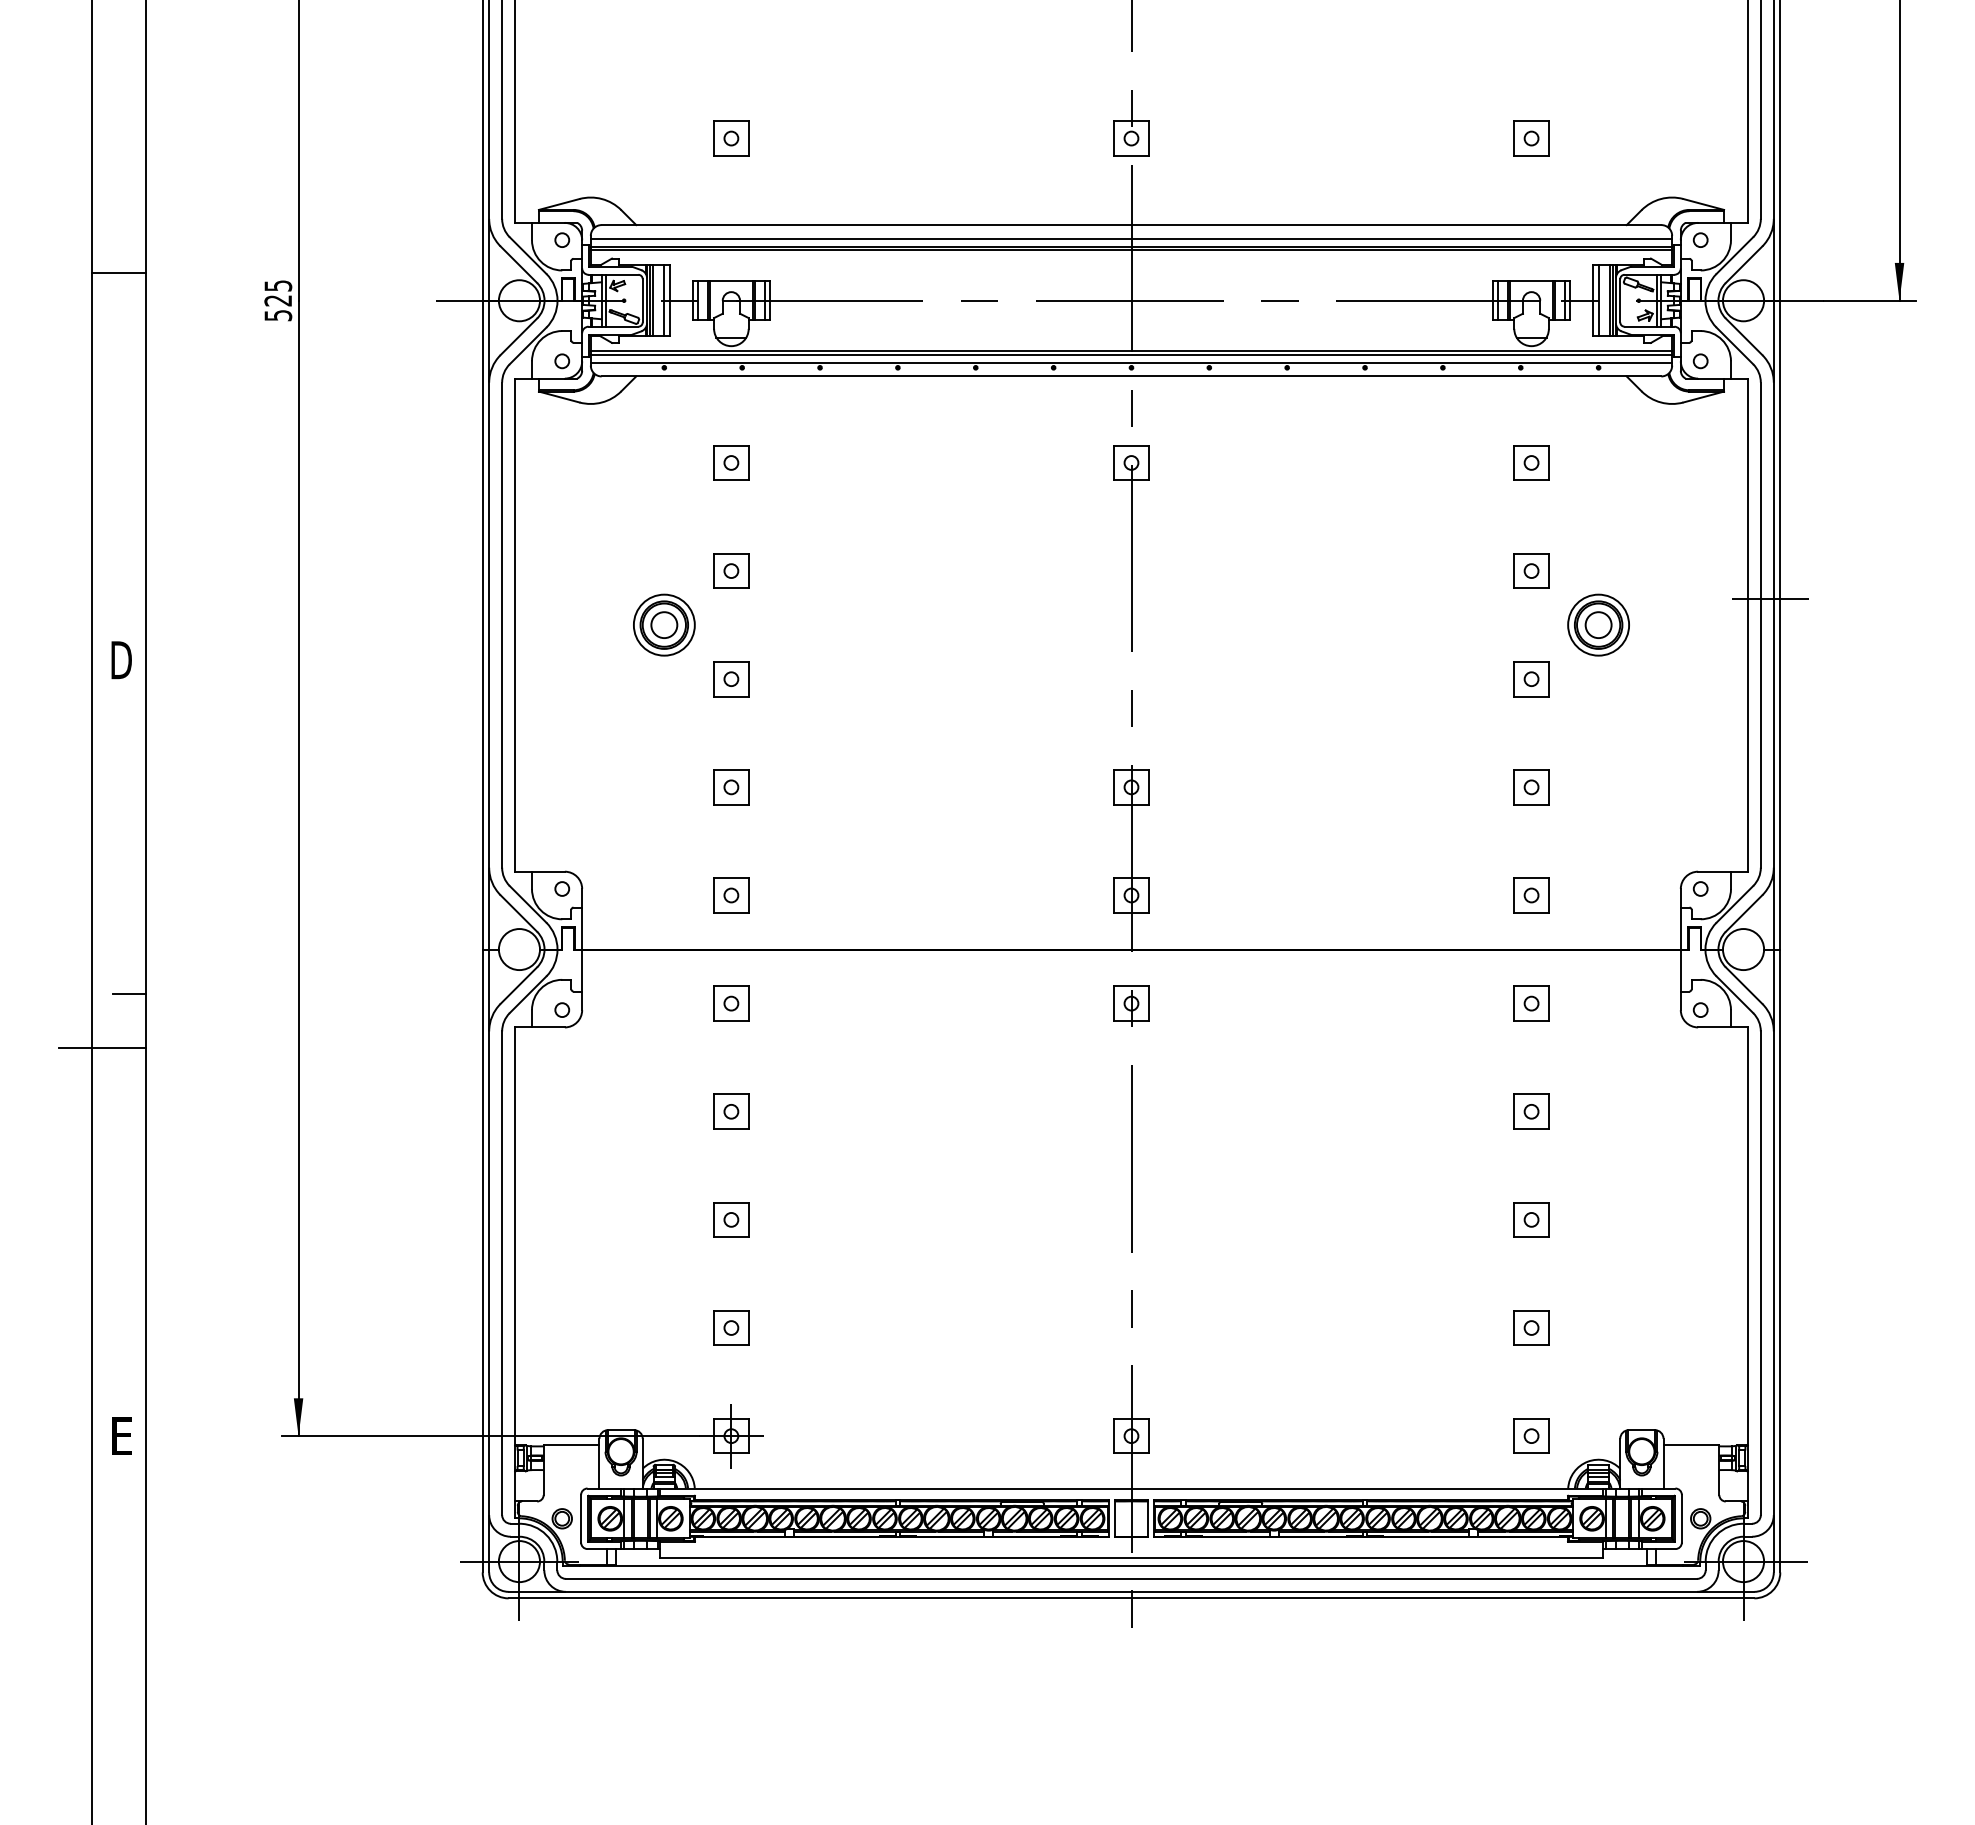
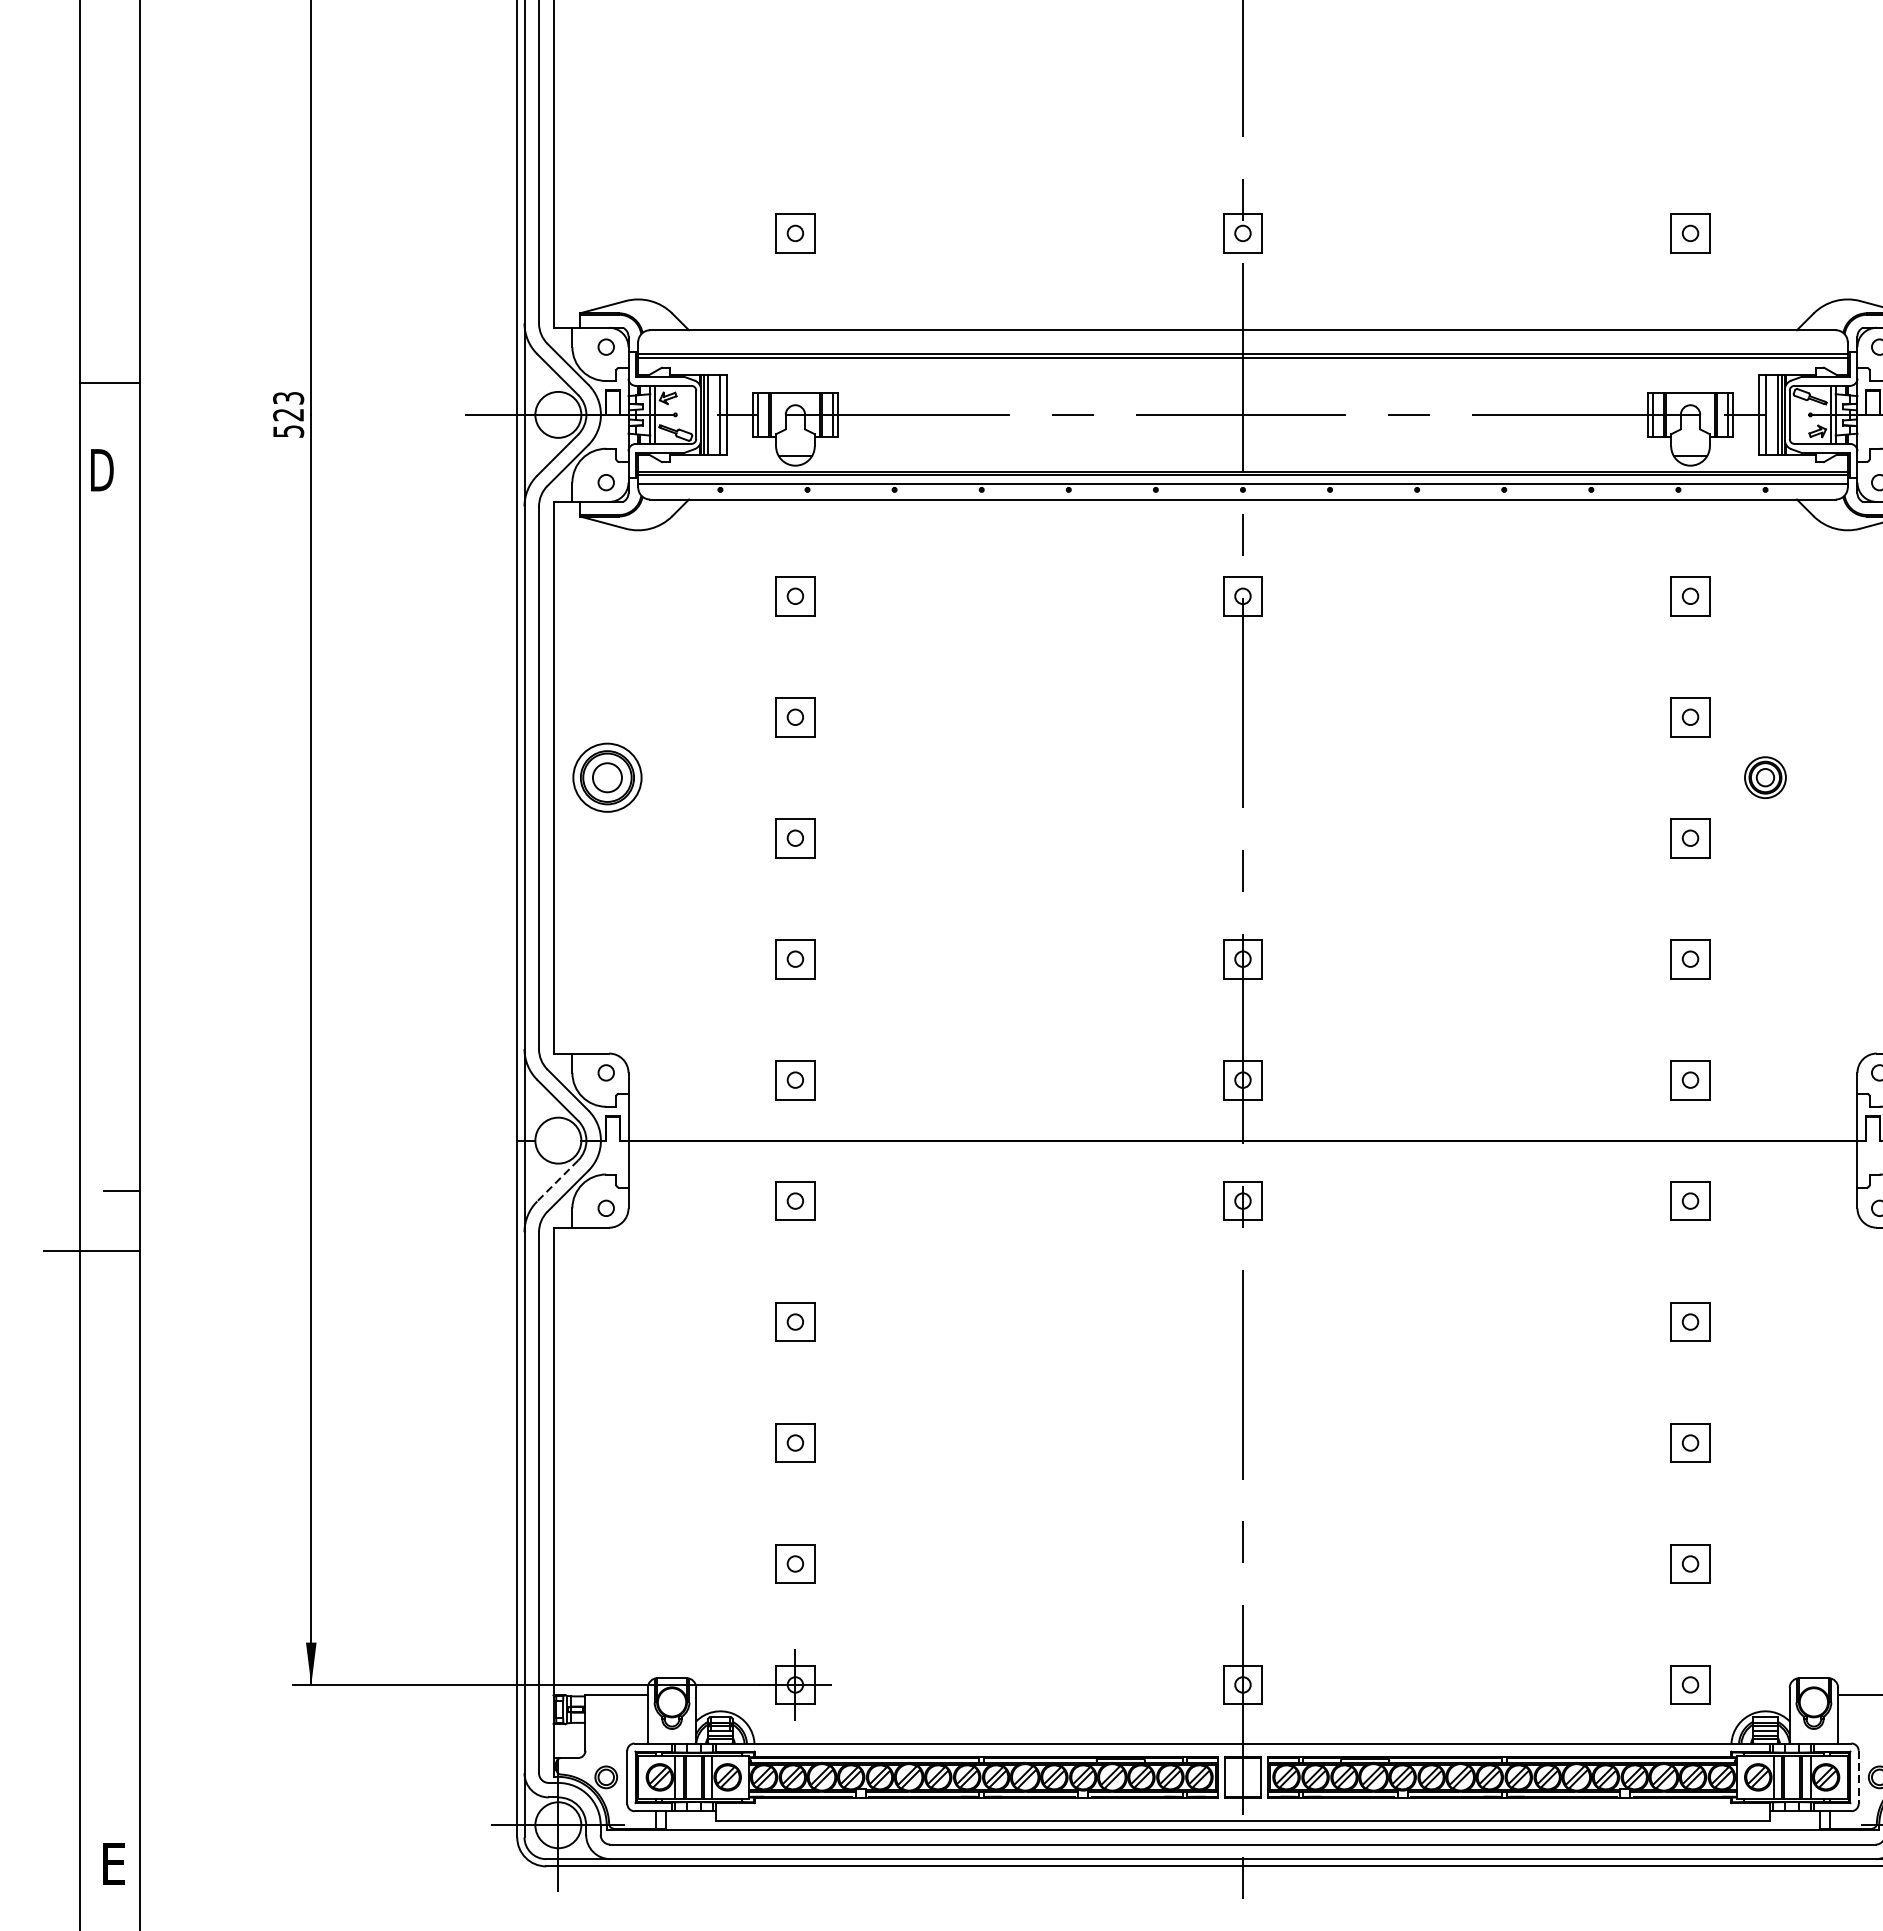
line: (1131, 238) -> (1242, 345), removed
text: (277, 285) -> (287, 397), 525 -> 523
part: (664, 624) -> (607, 777), moved
part: (1598, 624) -> (1765, 777), size x0.6
text: (121, 660) -> (102, 470), moved
line: (518, 985) -> (557, 1180), solid -> dashed
text: (121, 1435) -> (113, 1863), moved
line: (1681, 1518) -> (1858, 1777), solid -> dashed

